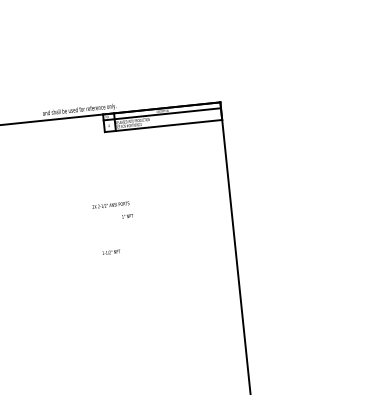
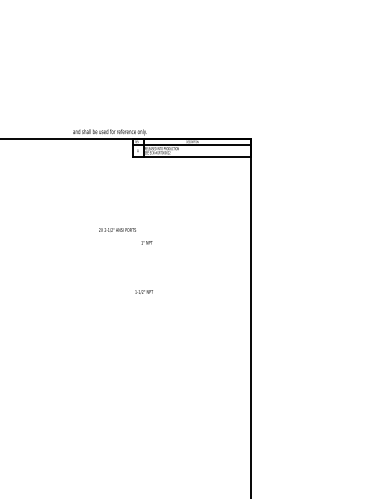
text: (110, 204) -> (117, 229), moved
text: (110, 251) -> (143, 291), moved

